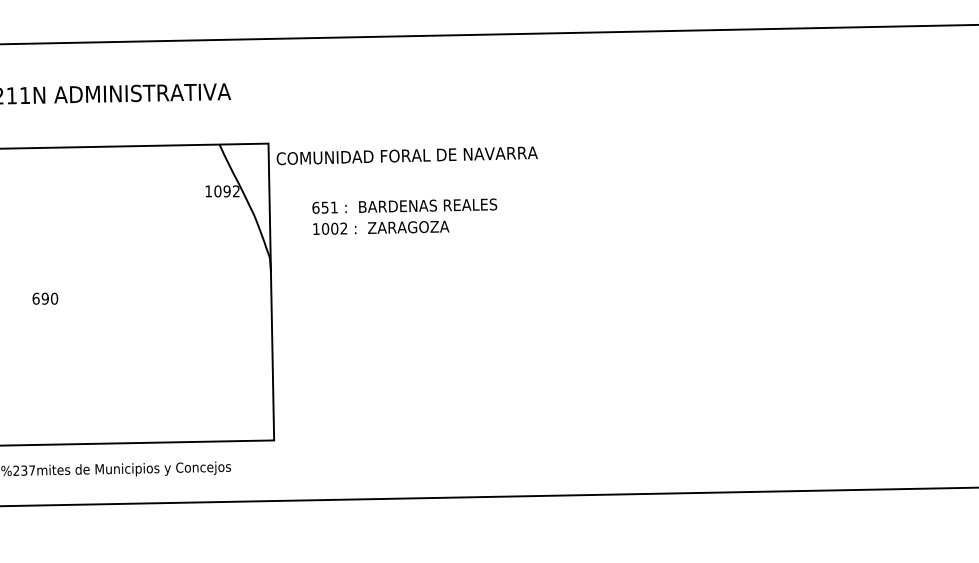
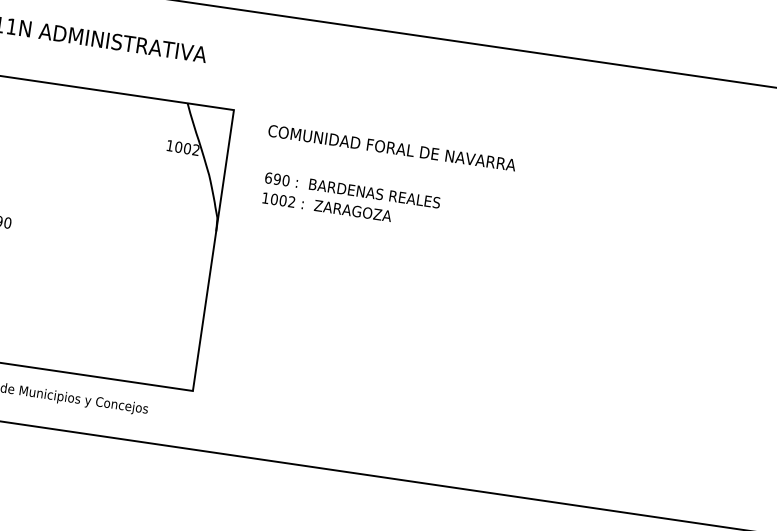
text: (406, 155) -> (391, 147), moved
text: (226, 191) -> (186, 148), 1092 -> 1002
text: (329, 207) -> (281, 179), 651 -> 690

